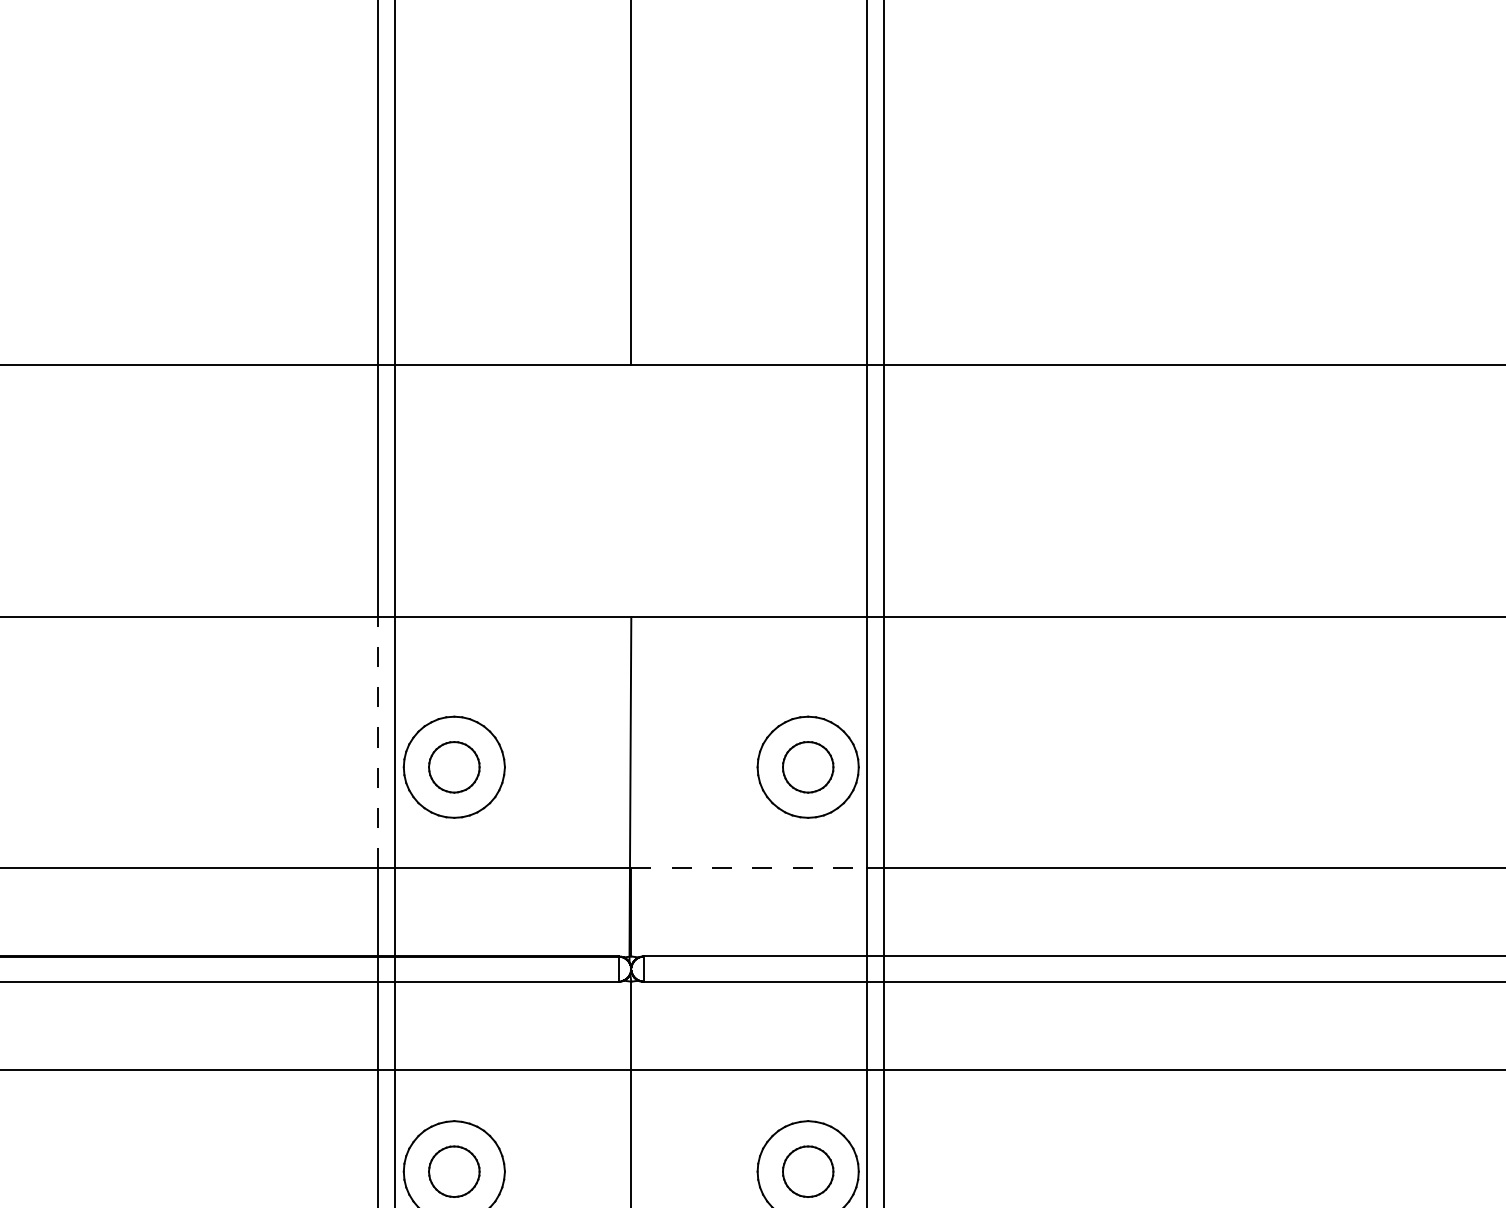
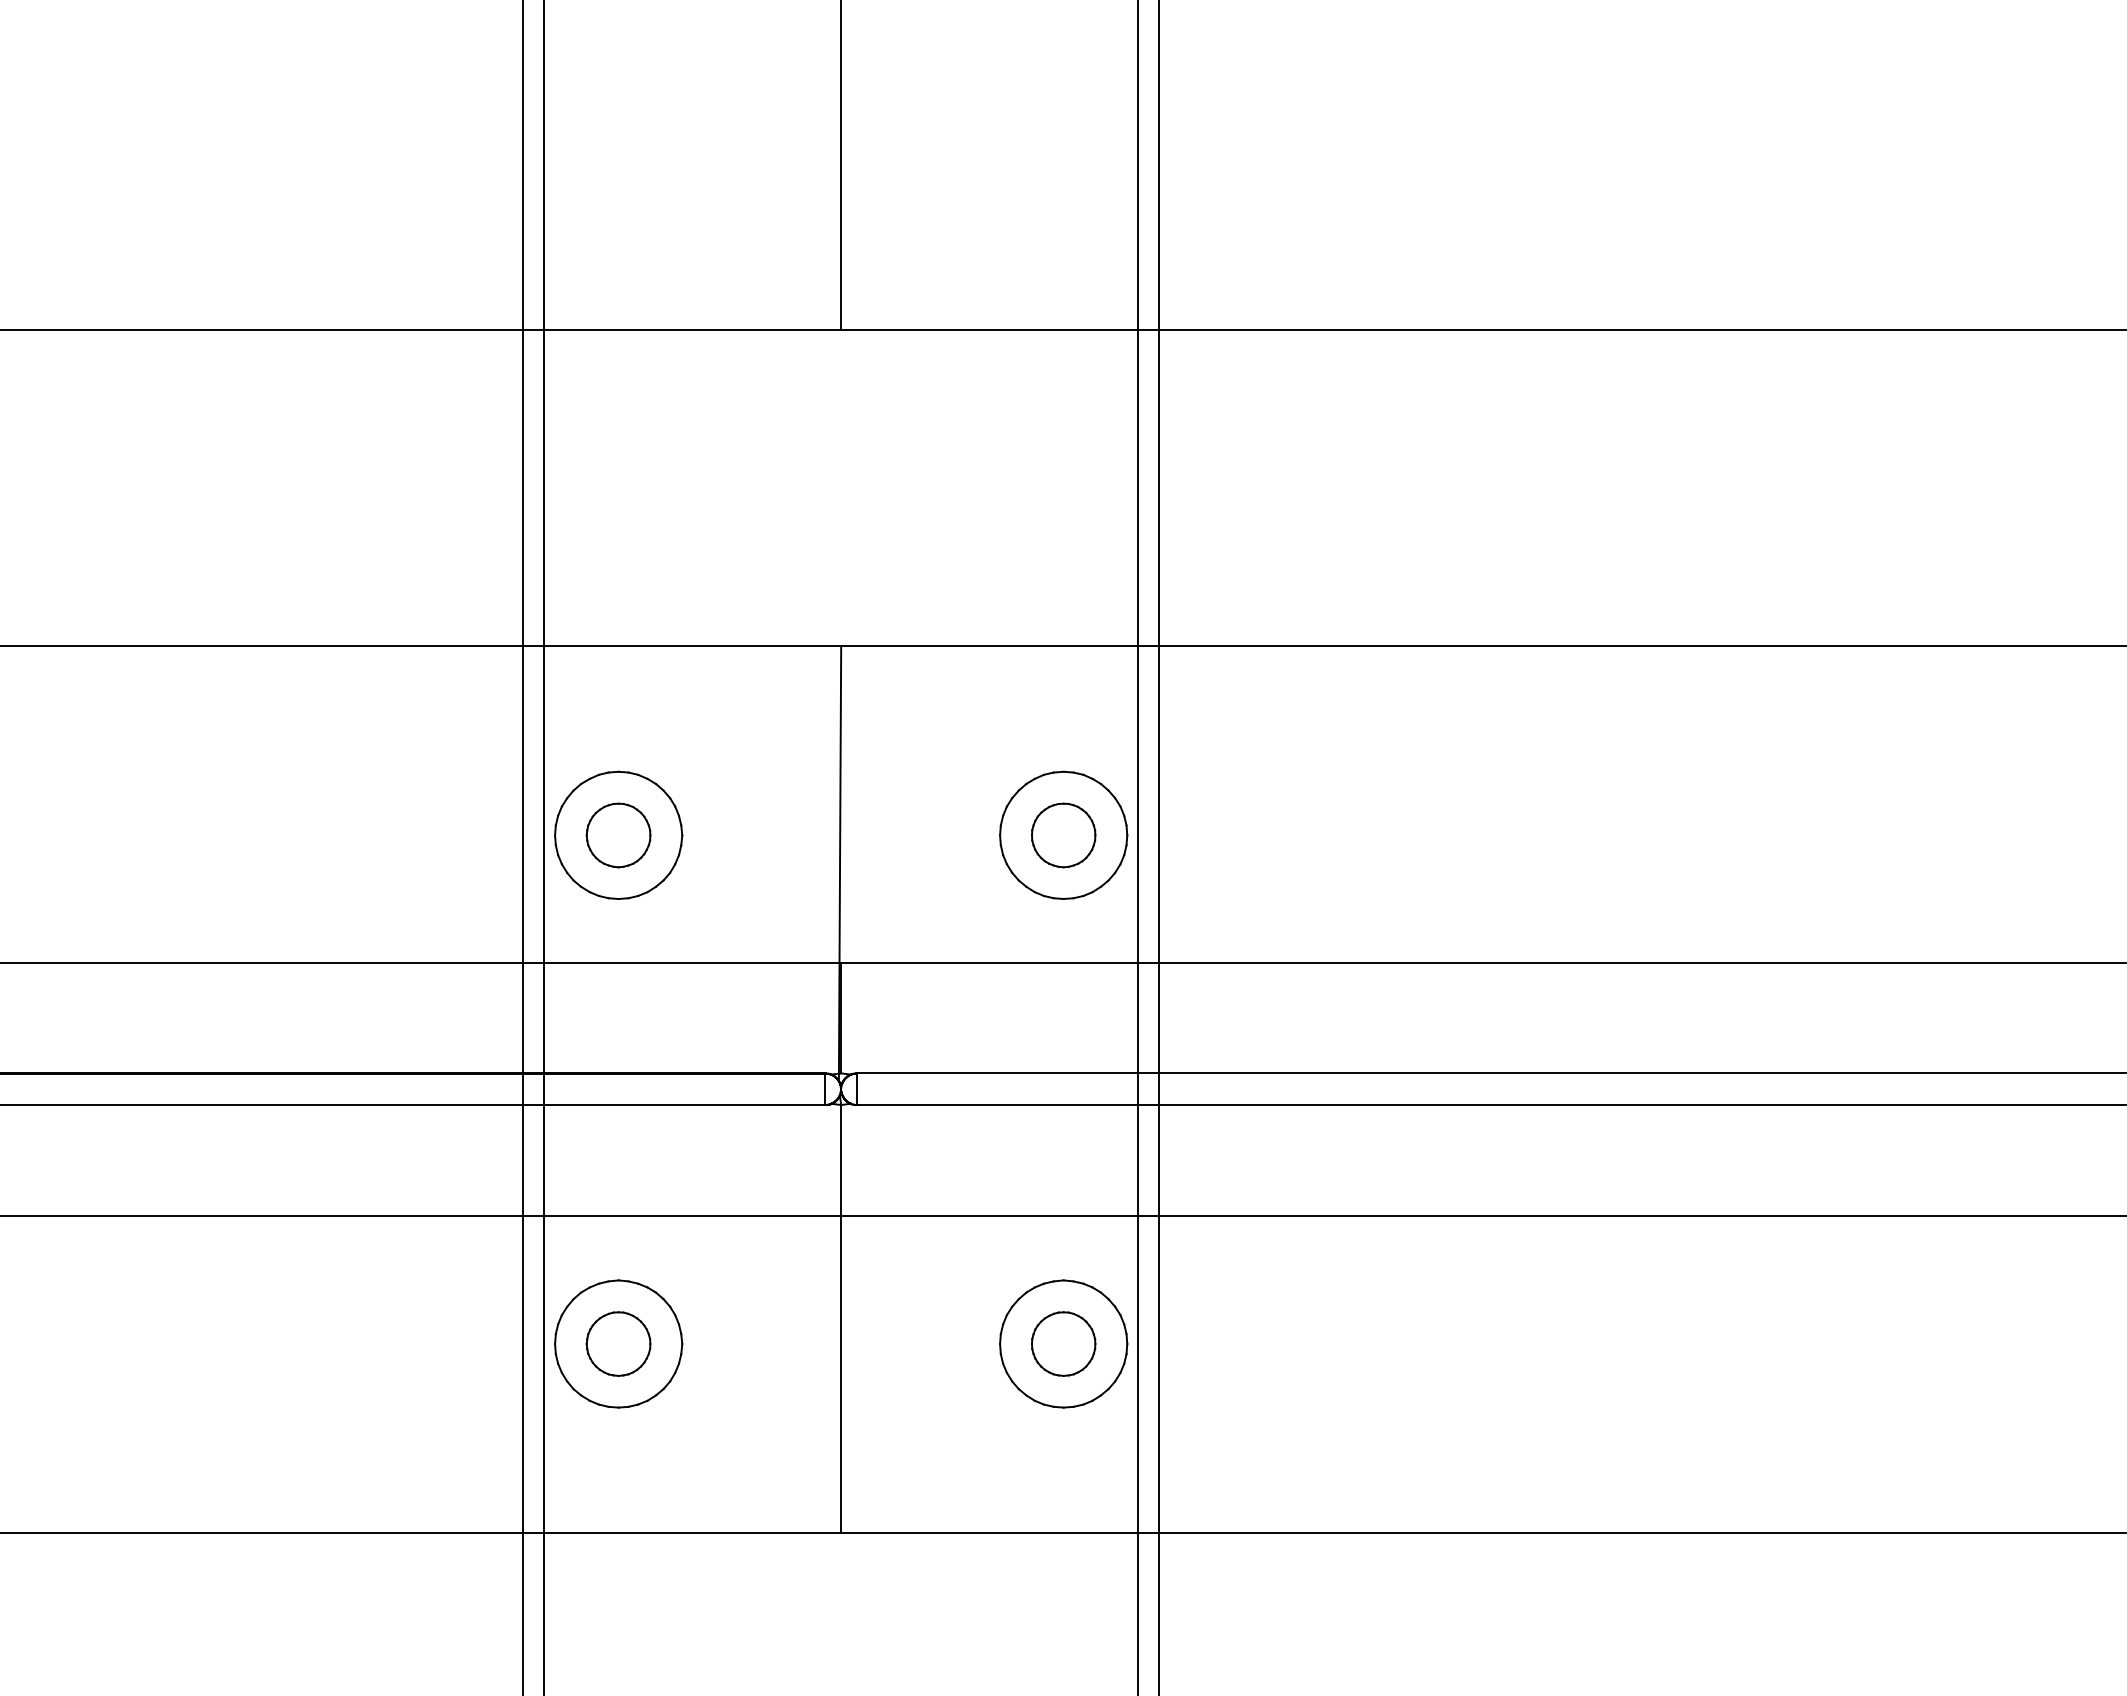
line: (378, 741) -> (523, 803), dashed -> solid
line: (750, 868) -> (990, 962), dashed -> solid

